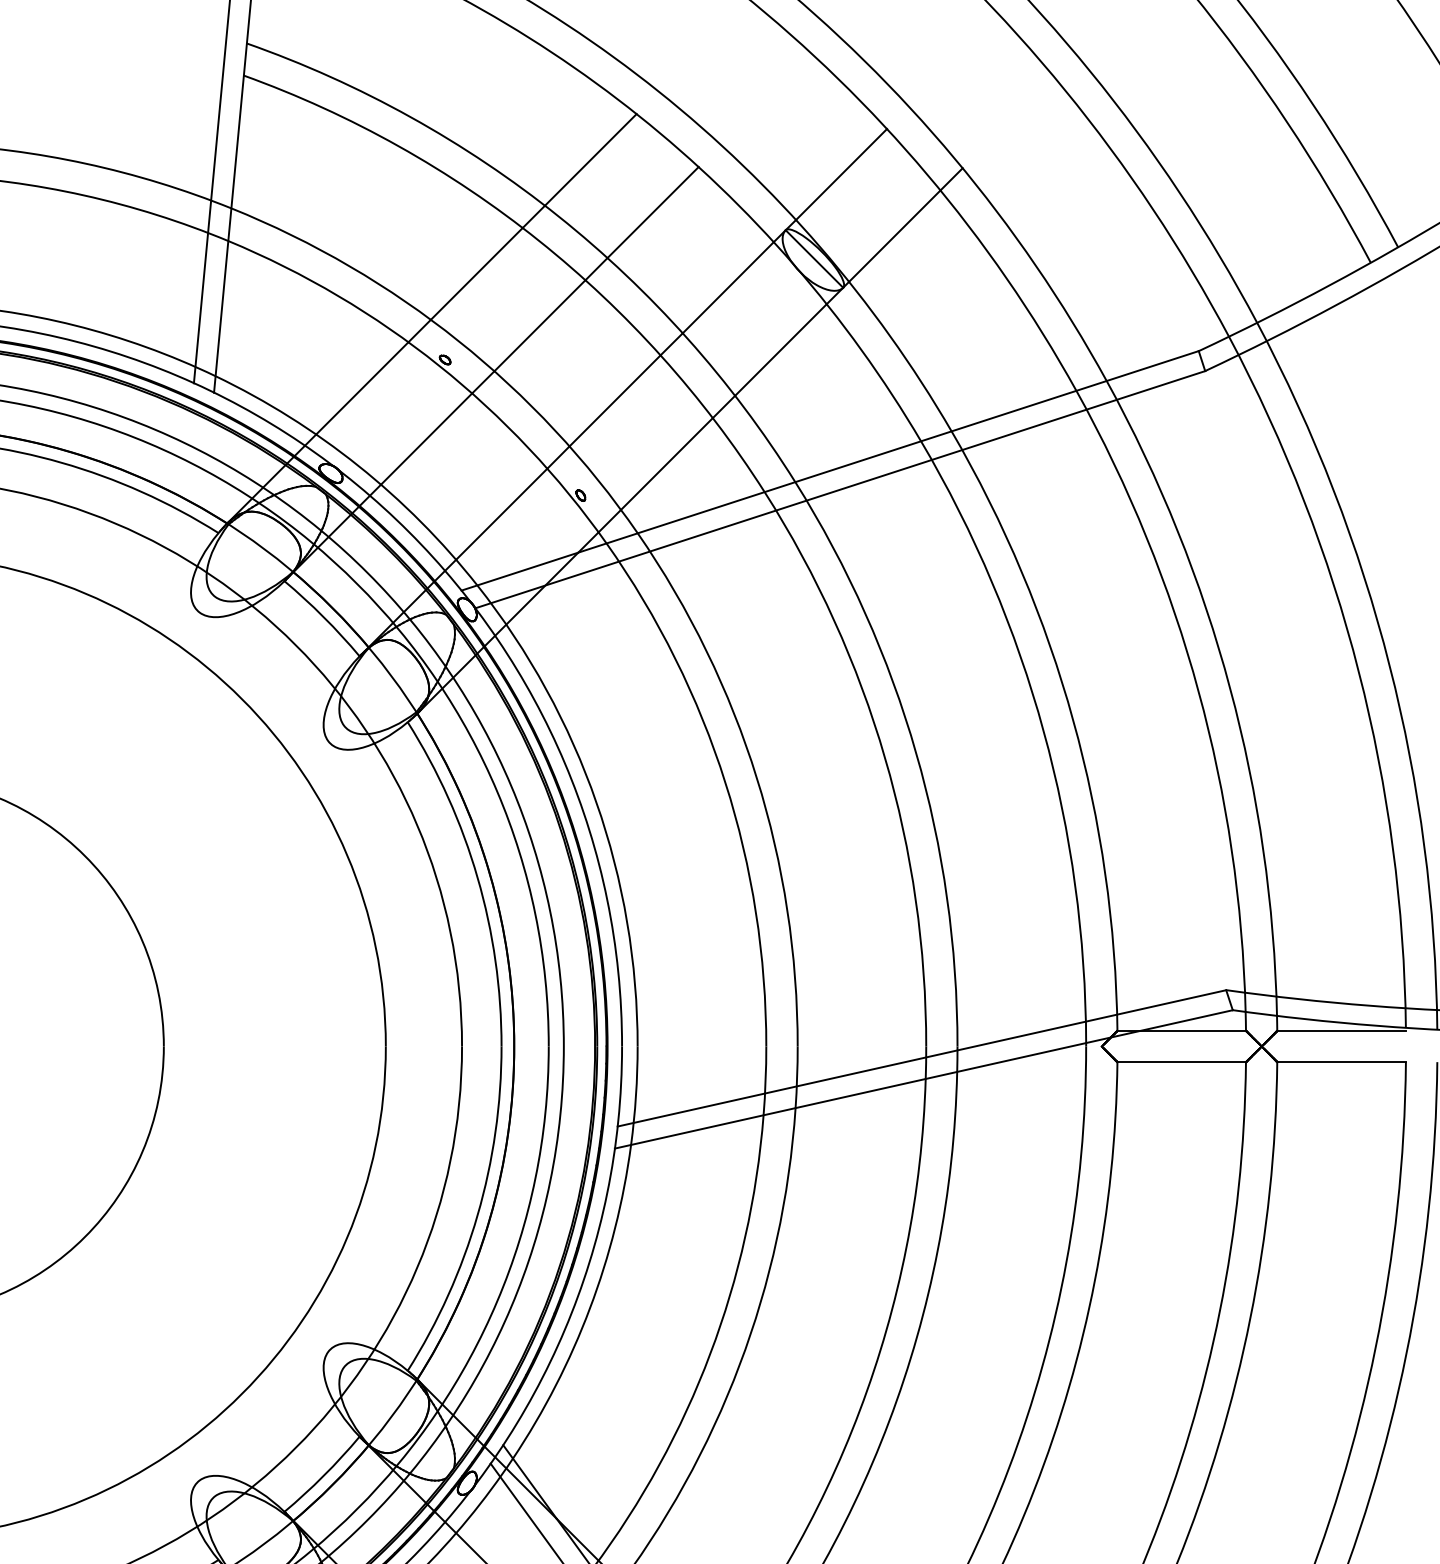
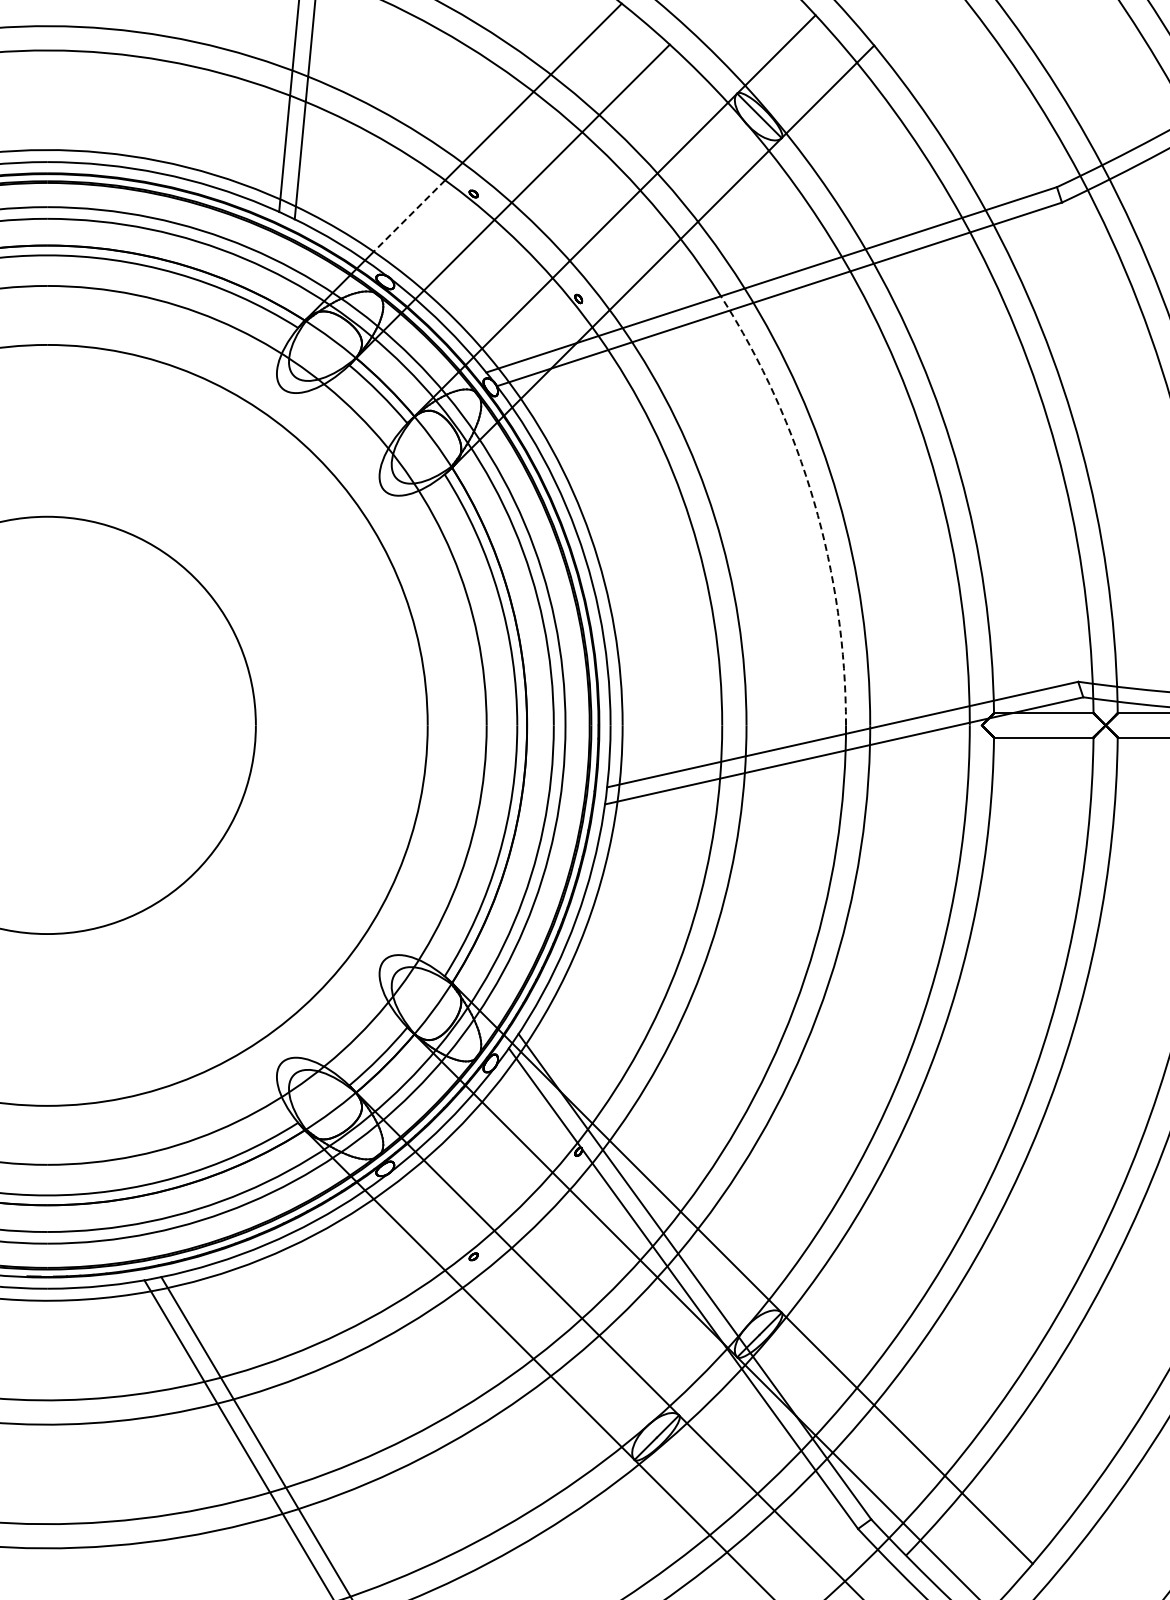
line: (362, 389) -> (409, 216), solid -> dashed
arc: (885, 757) -> (814, 501), solid -> dashed

